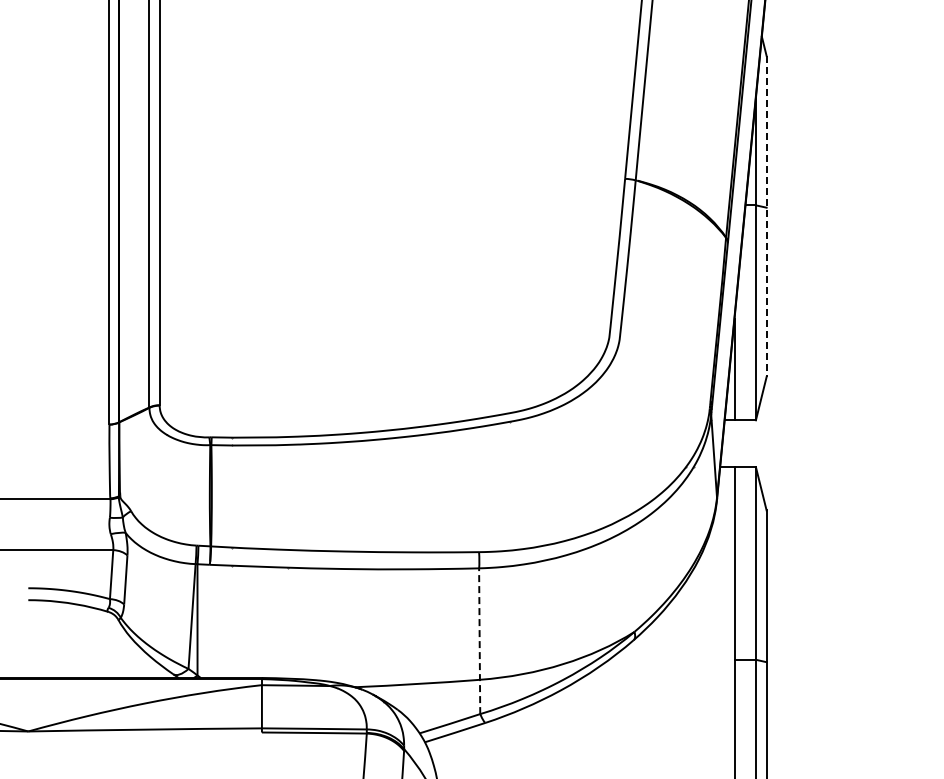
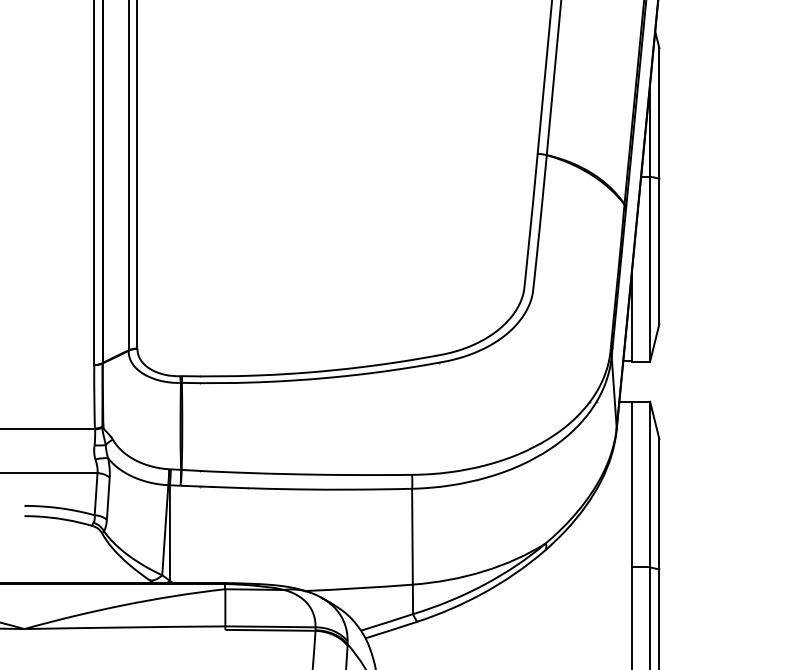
line: (766, 216) -> (659, 186), dashed -> solid
line: (479, 641) -> (412, 551), dashed -> solid

